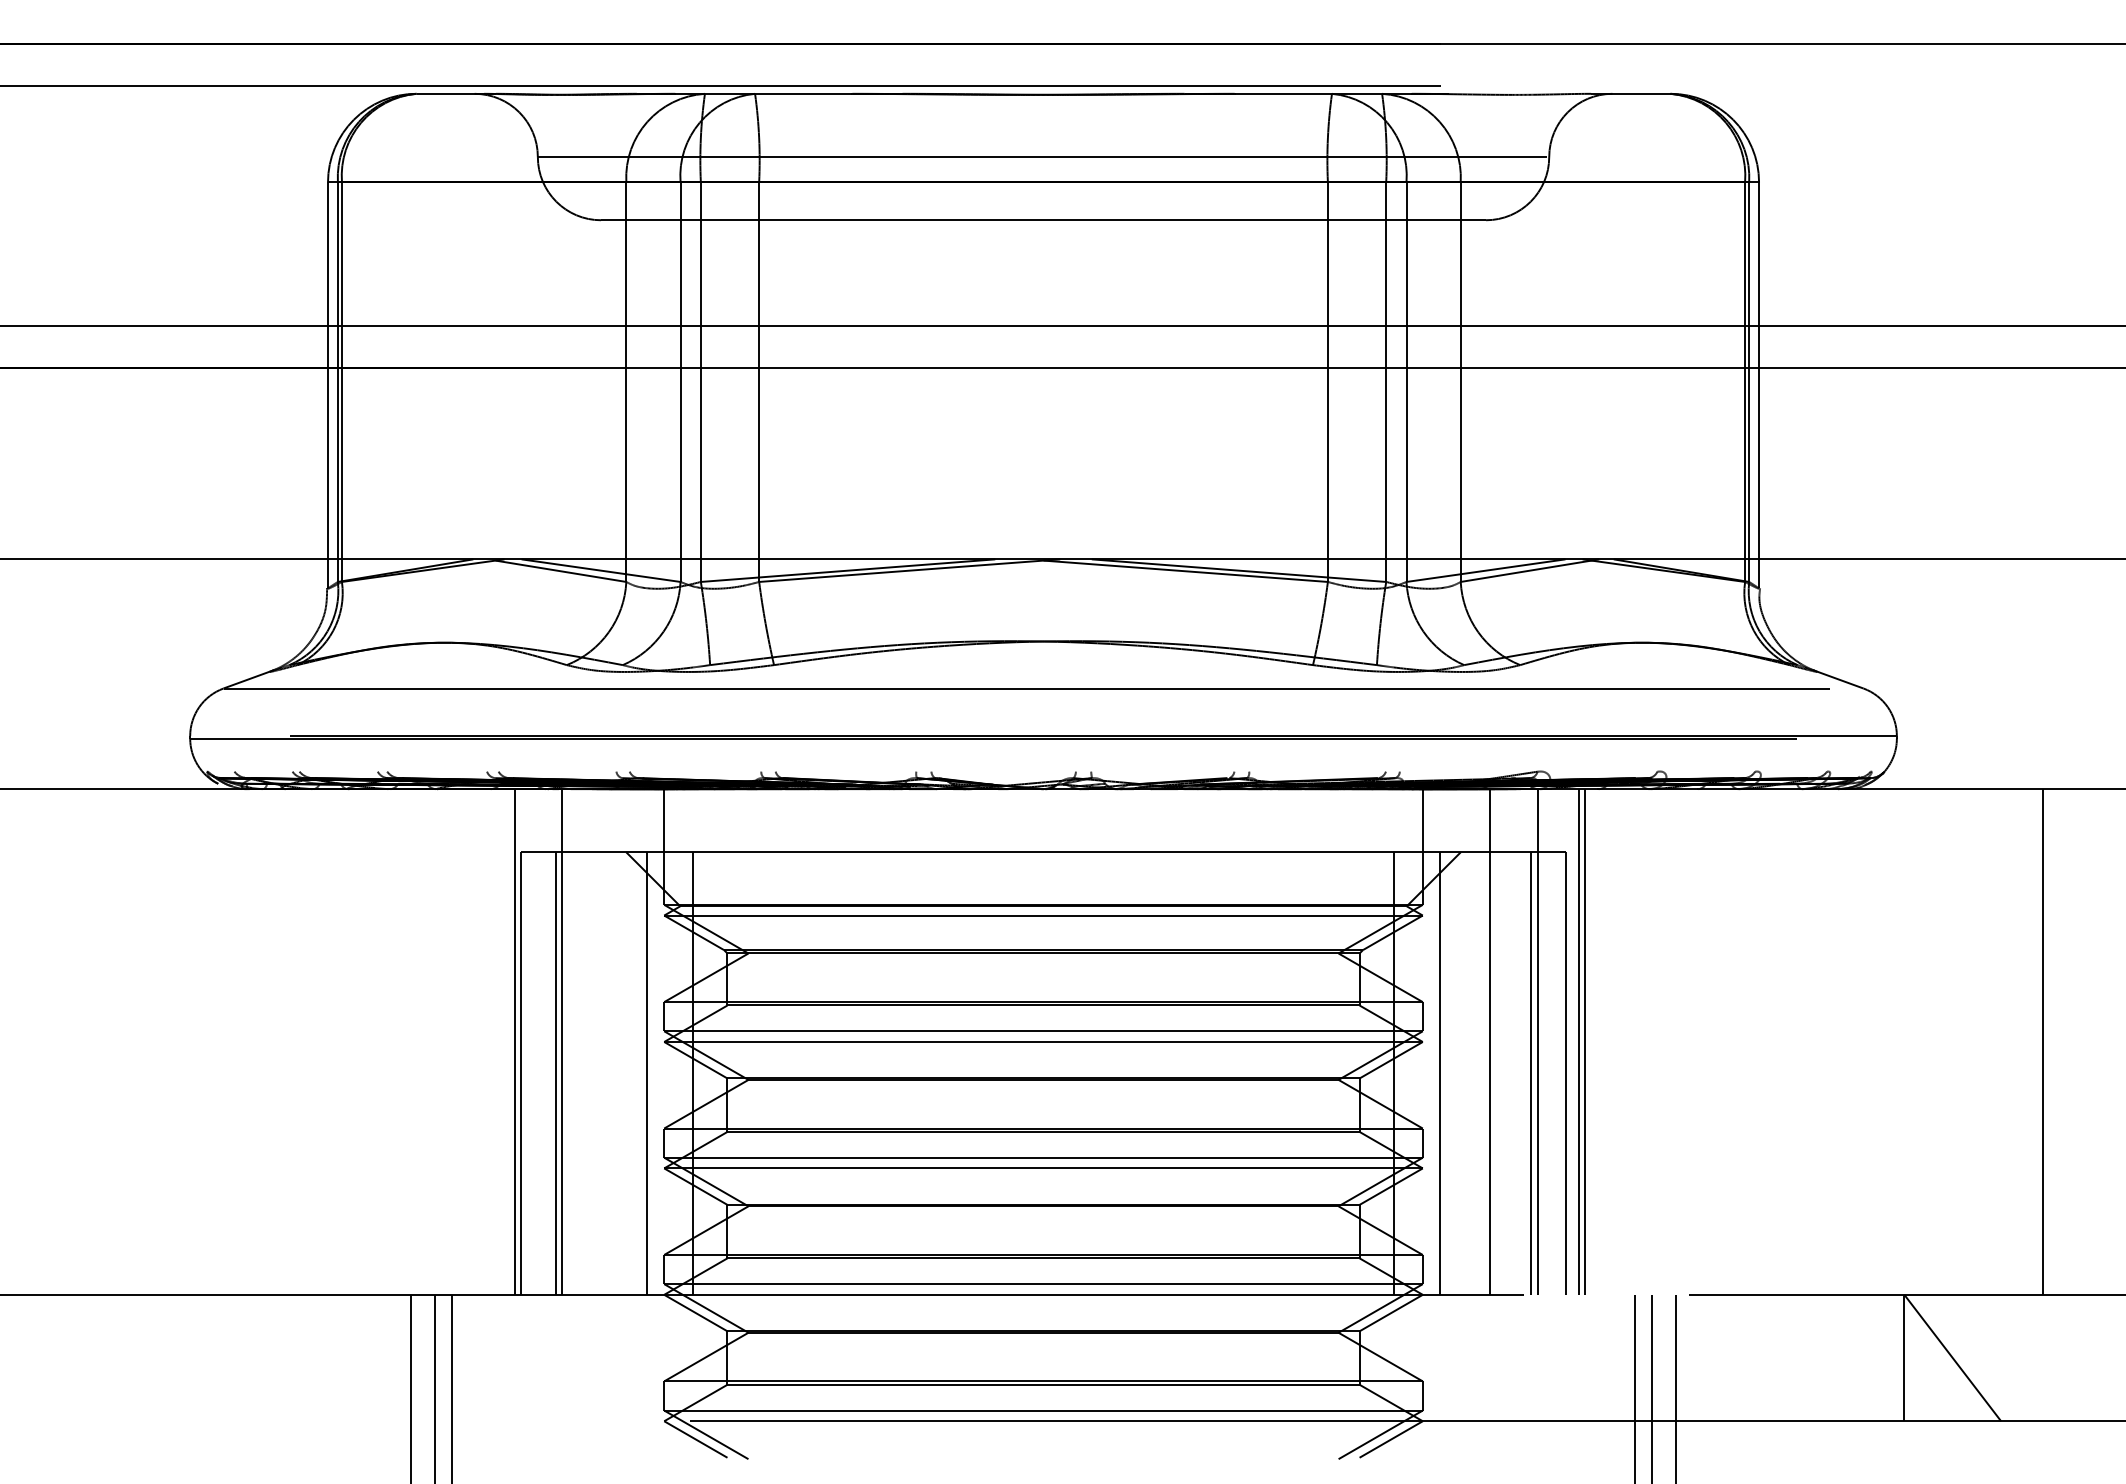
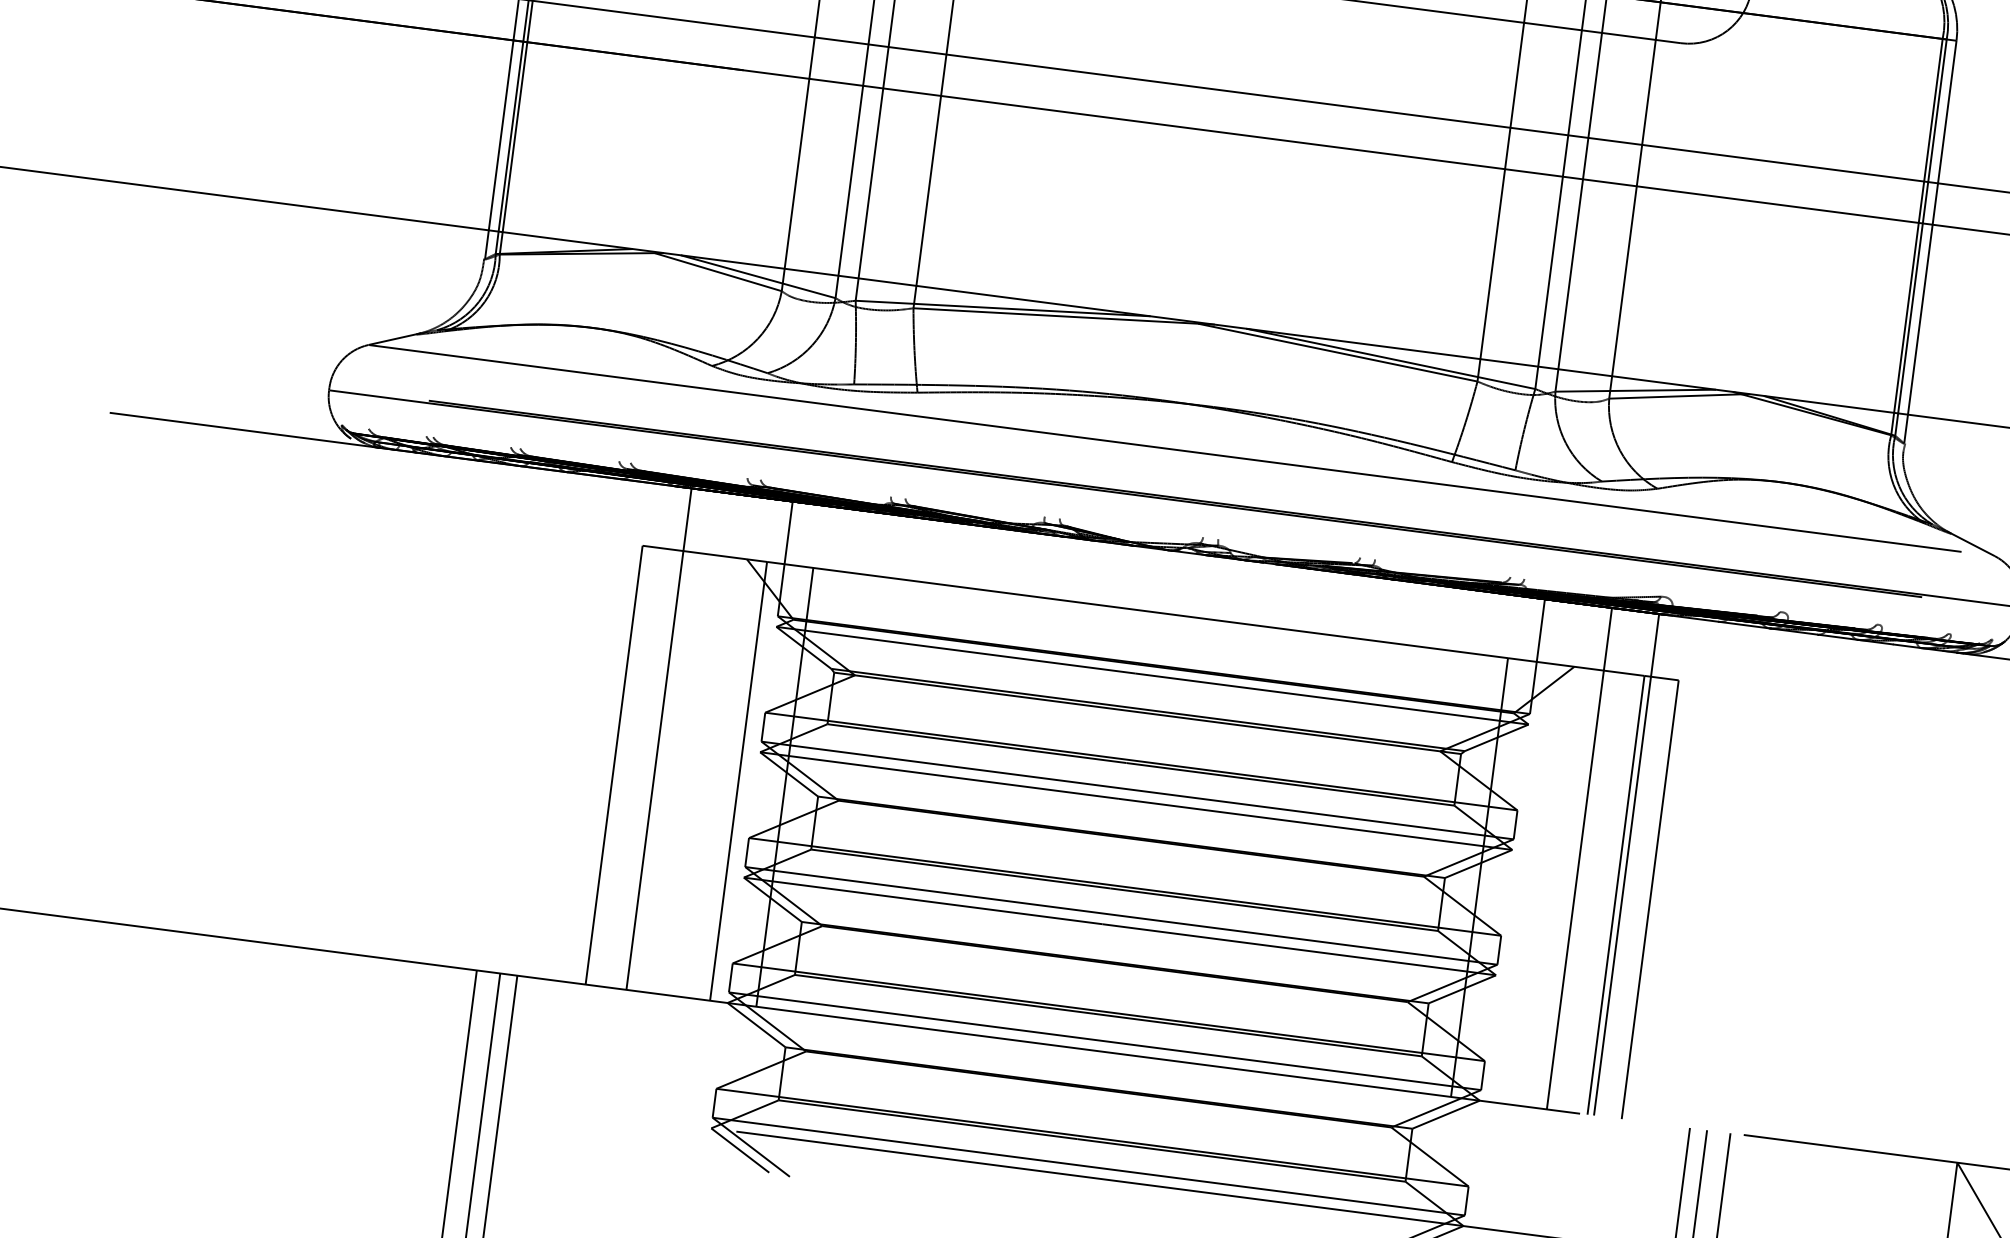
line: (515, 1041) -> (612, 732), removed
line: (1578, 1041) -> (1666, 869), removed
line: (1585, 1041) -> (1673, 870), removed
line: (555, 1073) -> (648, 769), removed
line: (1440, 1073) -> (1525, 883), removed

